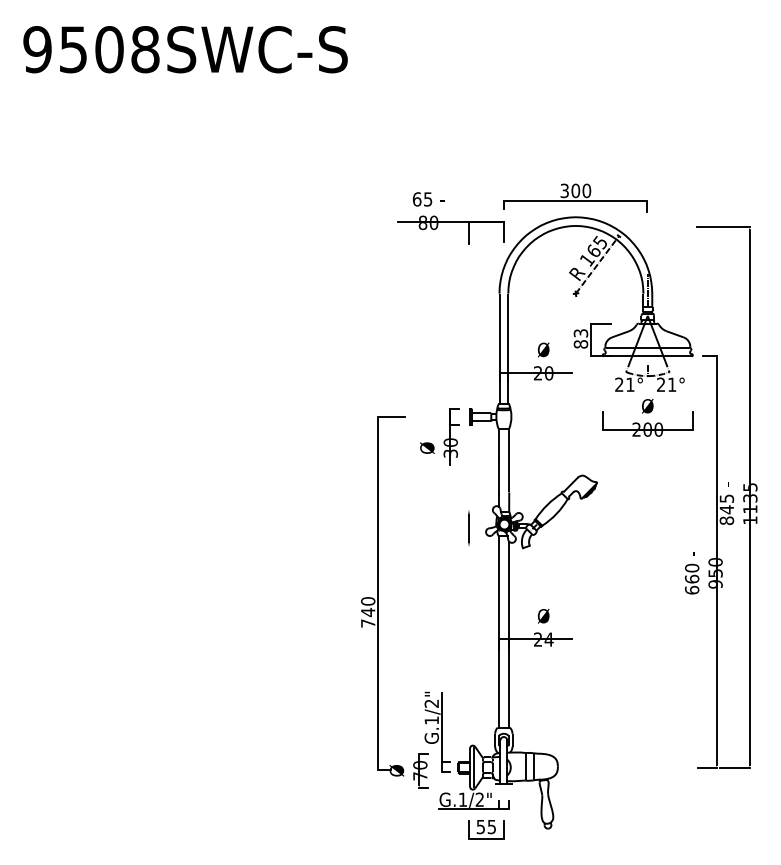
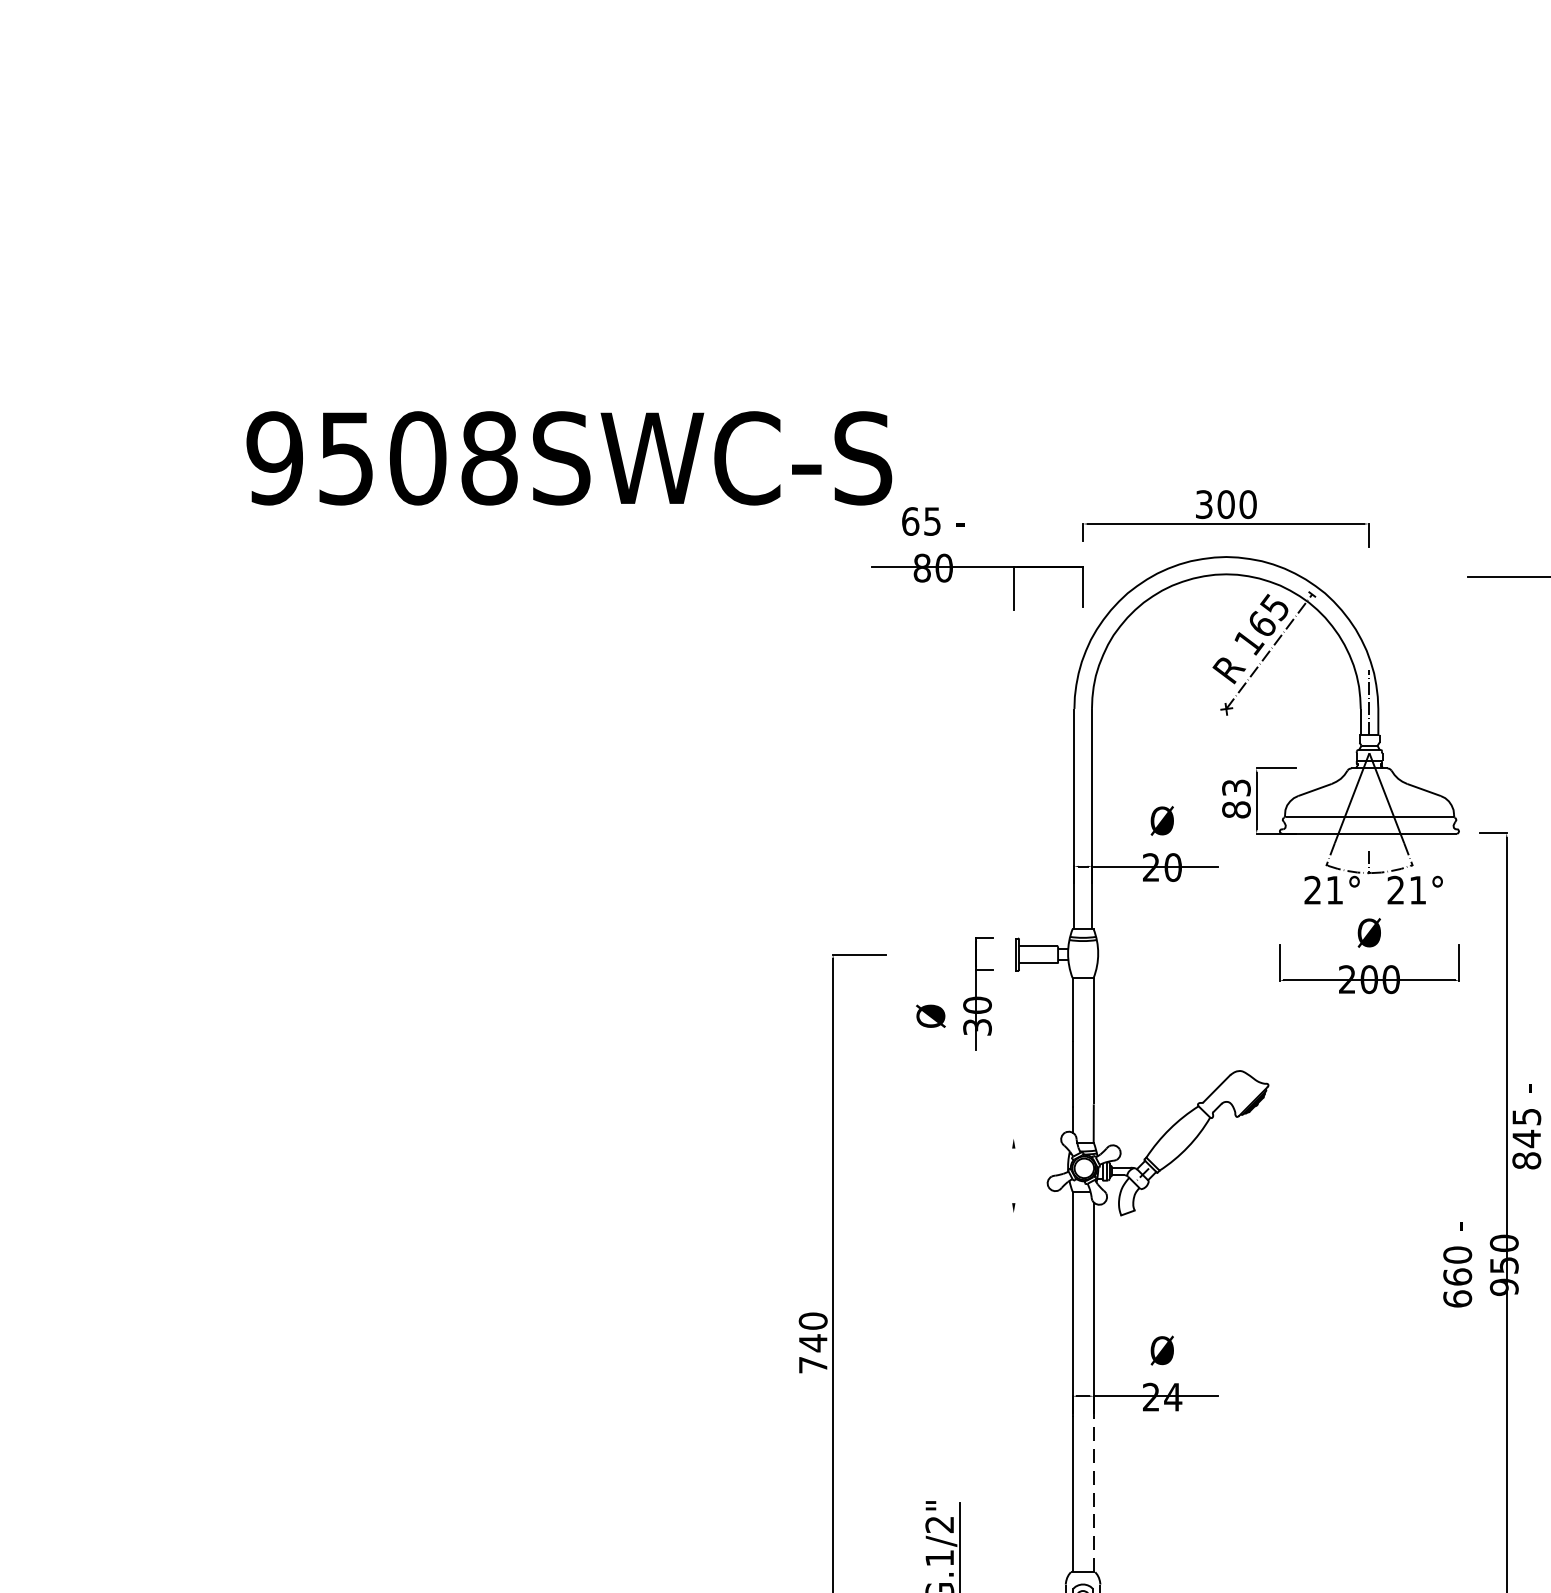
text: (185, 49) -> (569, 458), moved
line: (468, 528) -> (1012, 1176), removed
line: (509, 687) -> (1094, 1492), solid -> dashed

